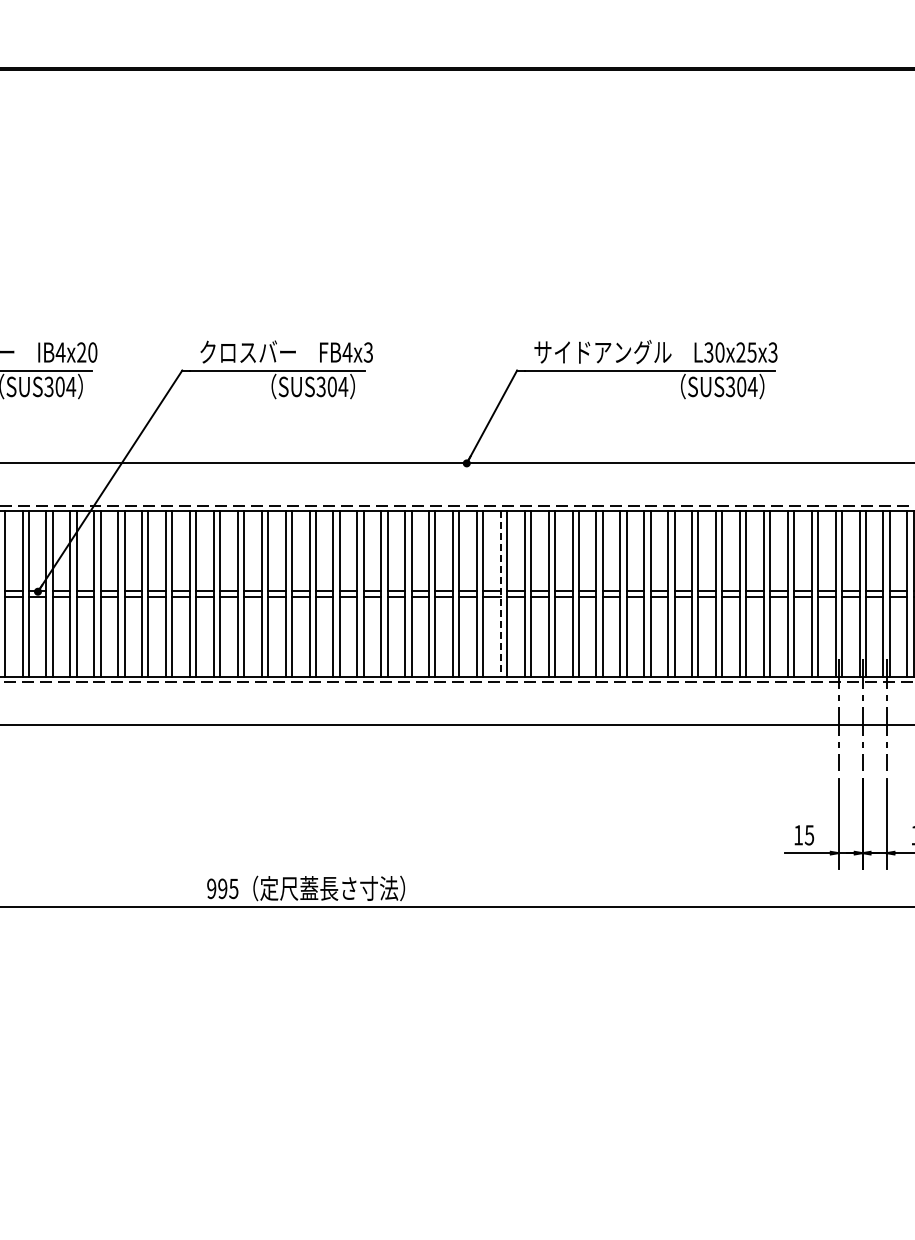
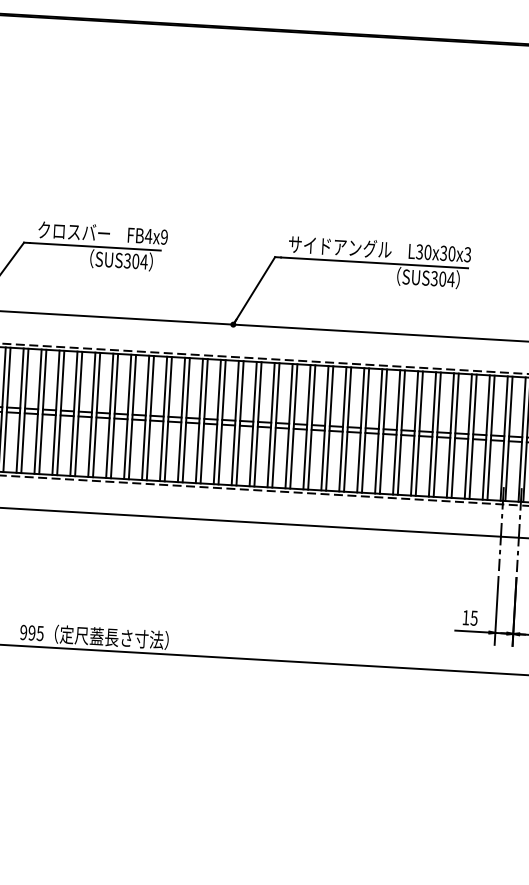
text: (367, 352) -> (163, 237), FB4x3 -> FB4x9
text: (746, 352) -> (447, 253), L30x25x3 -> L30x30x3
line: (500, 594) -> (252, 424), dashed -> solid

